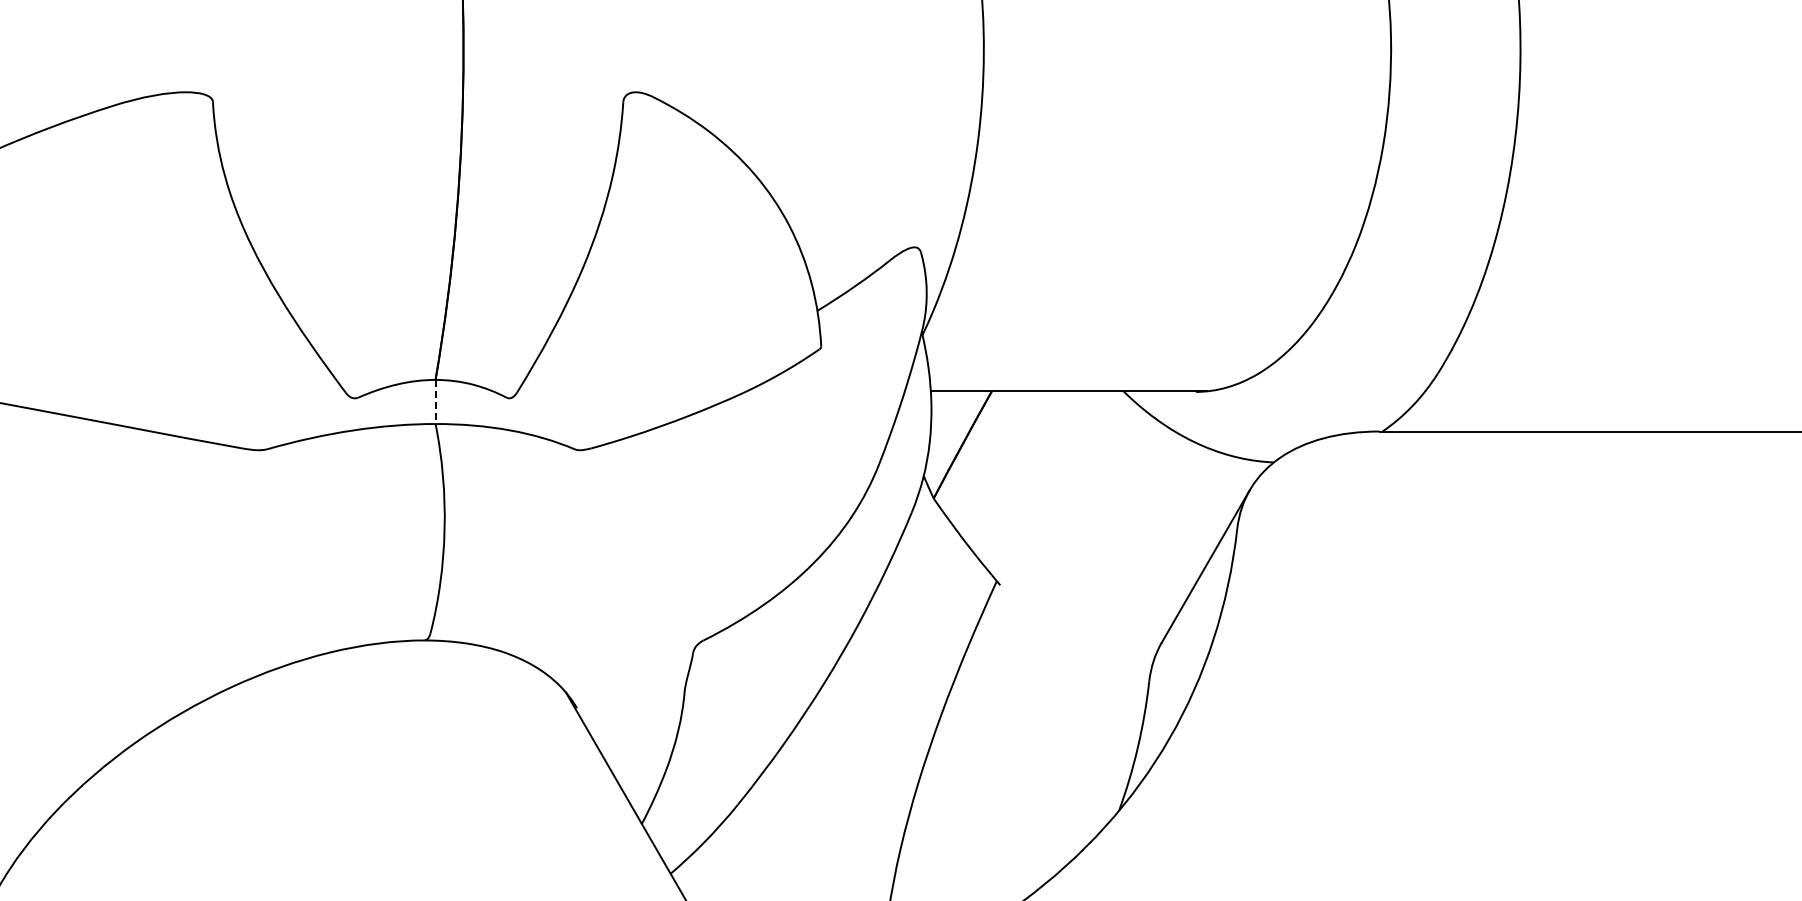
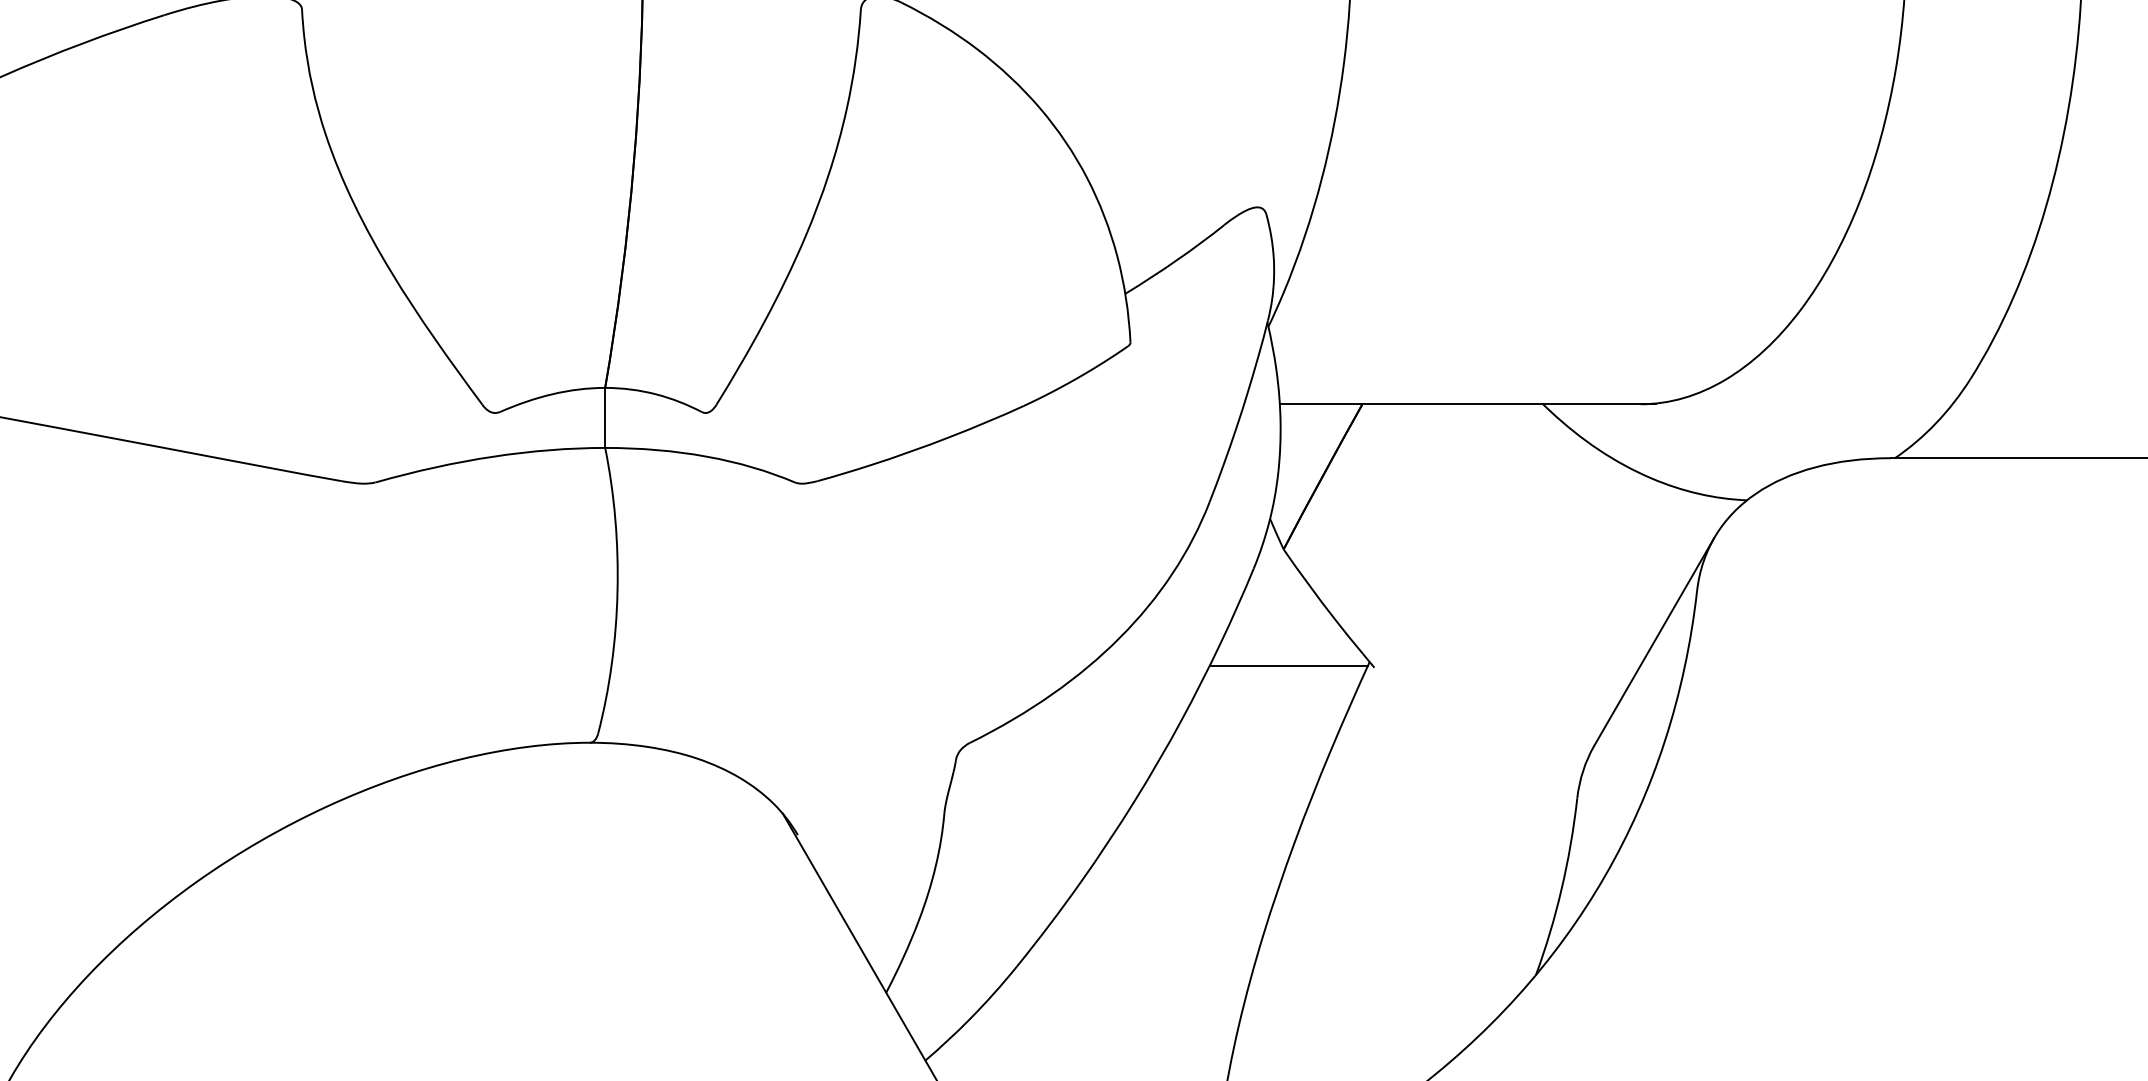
line: (435, 401) -> (605, 417), dashed -> solid
line: (937, 583) -> (1288, 665), added

